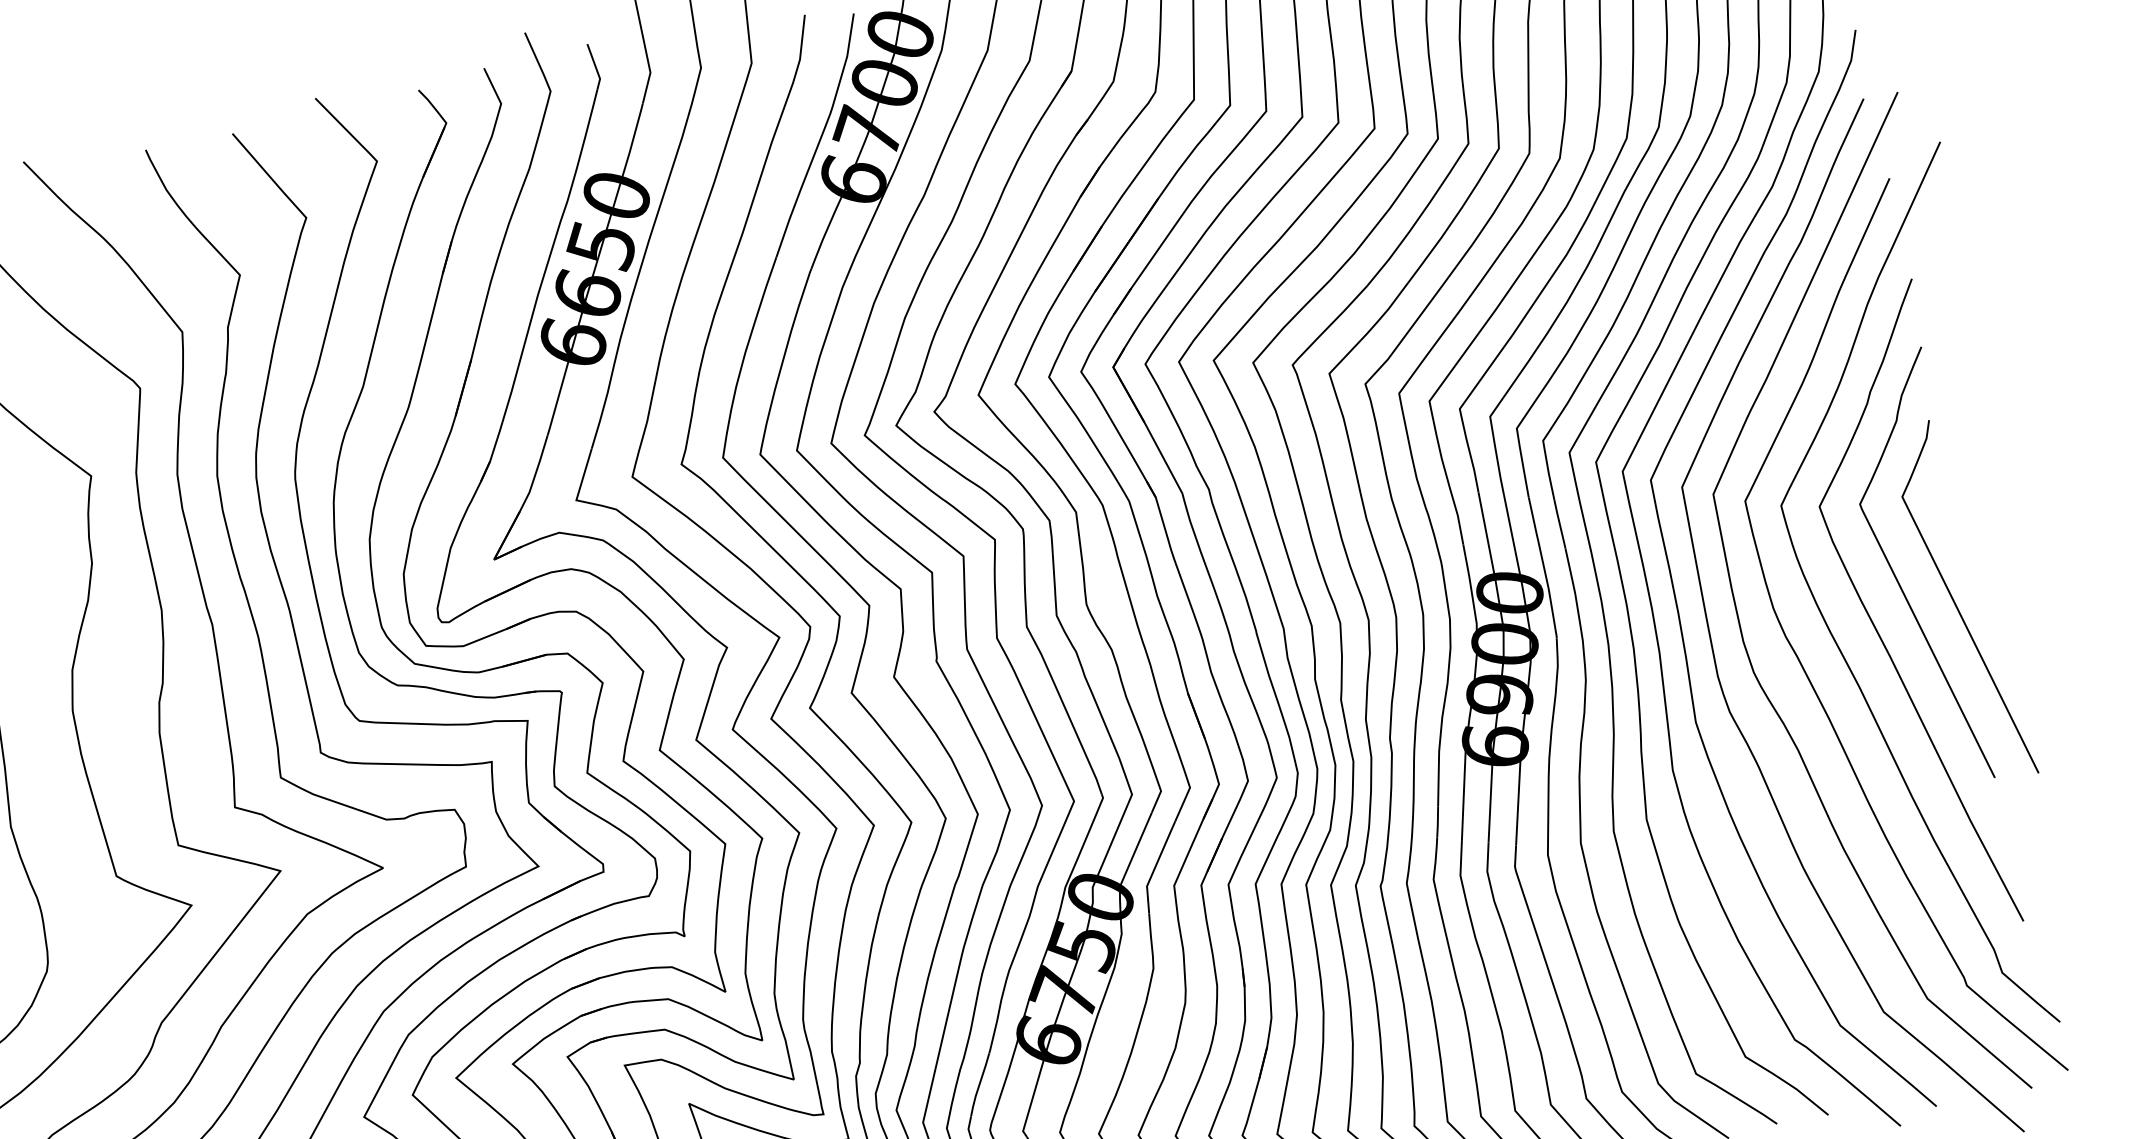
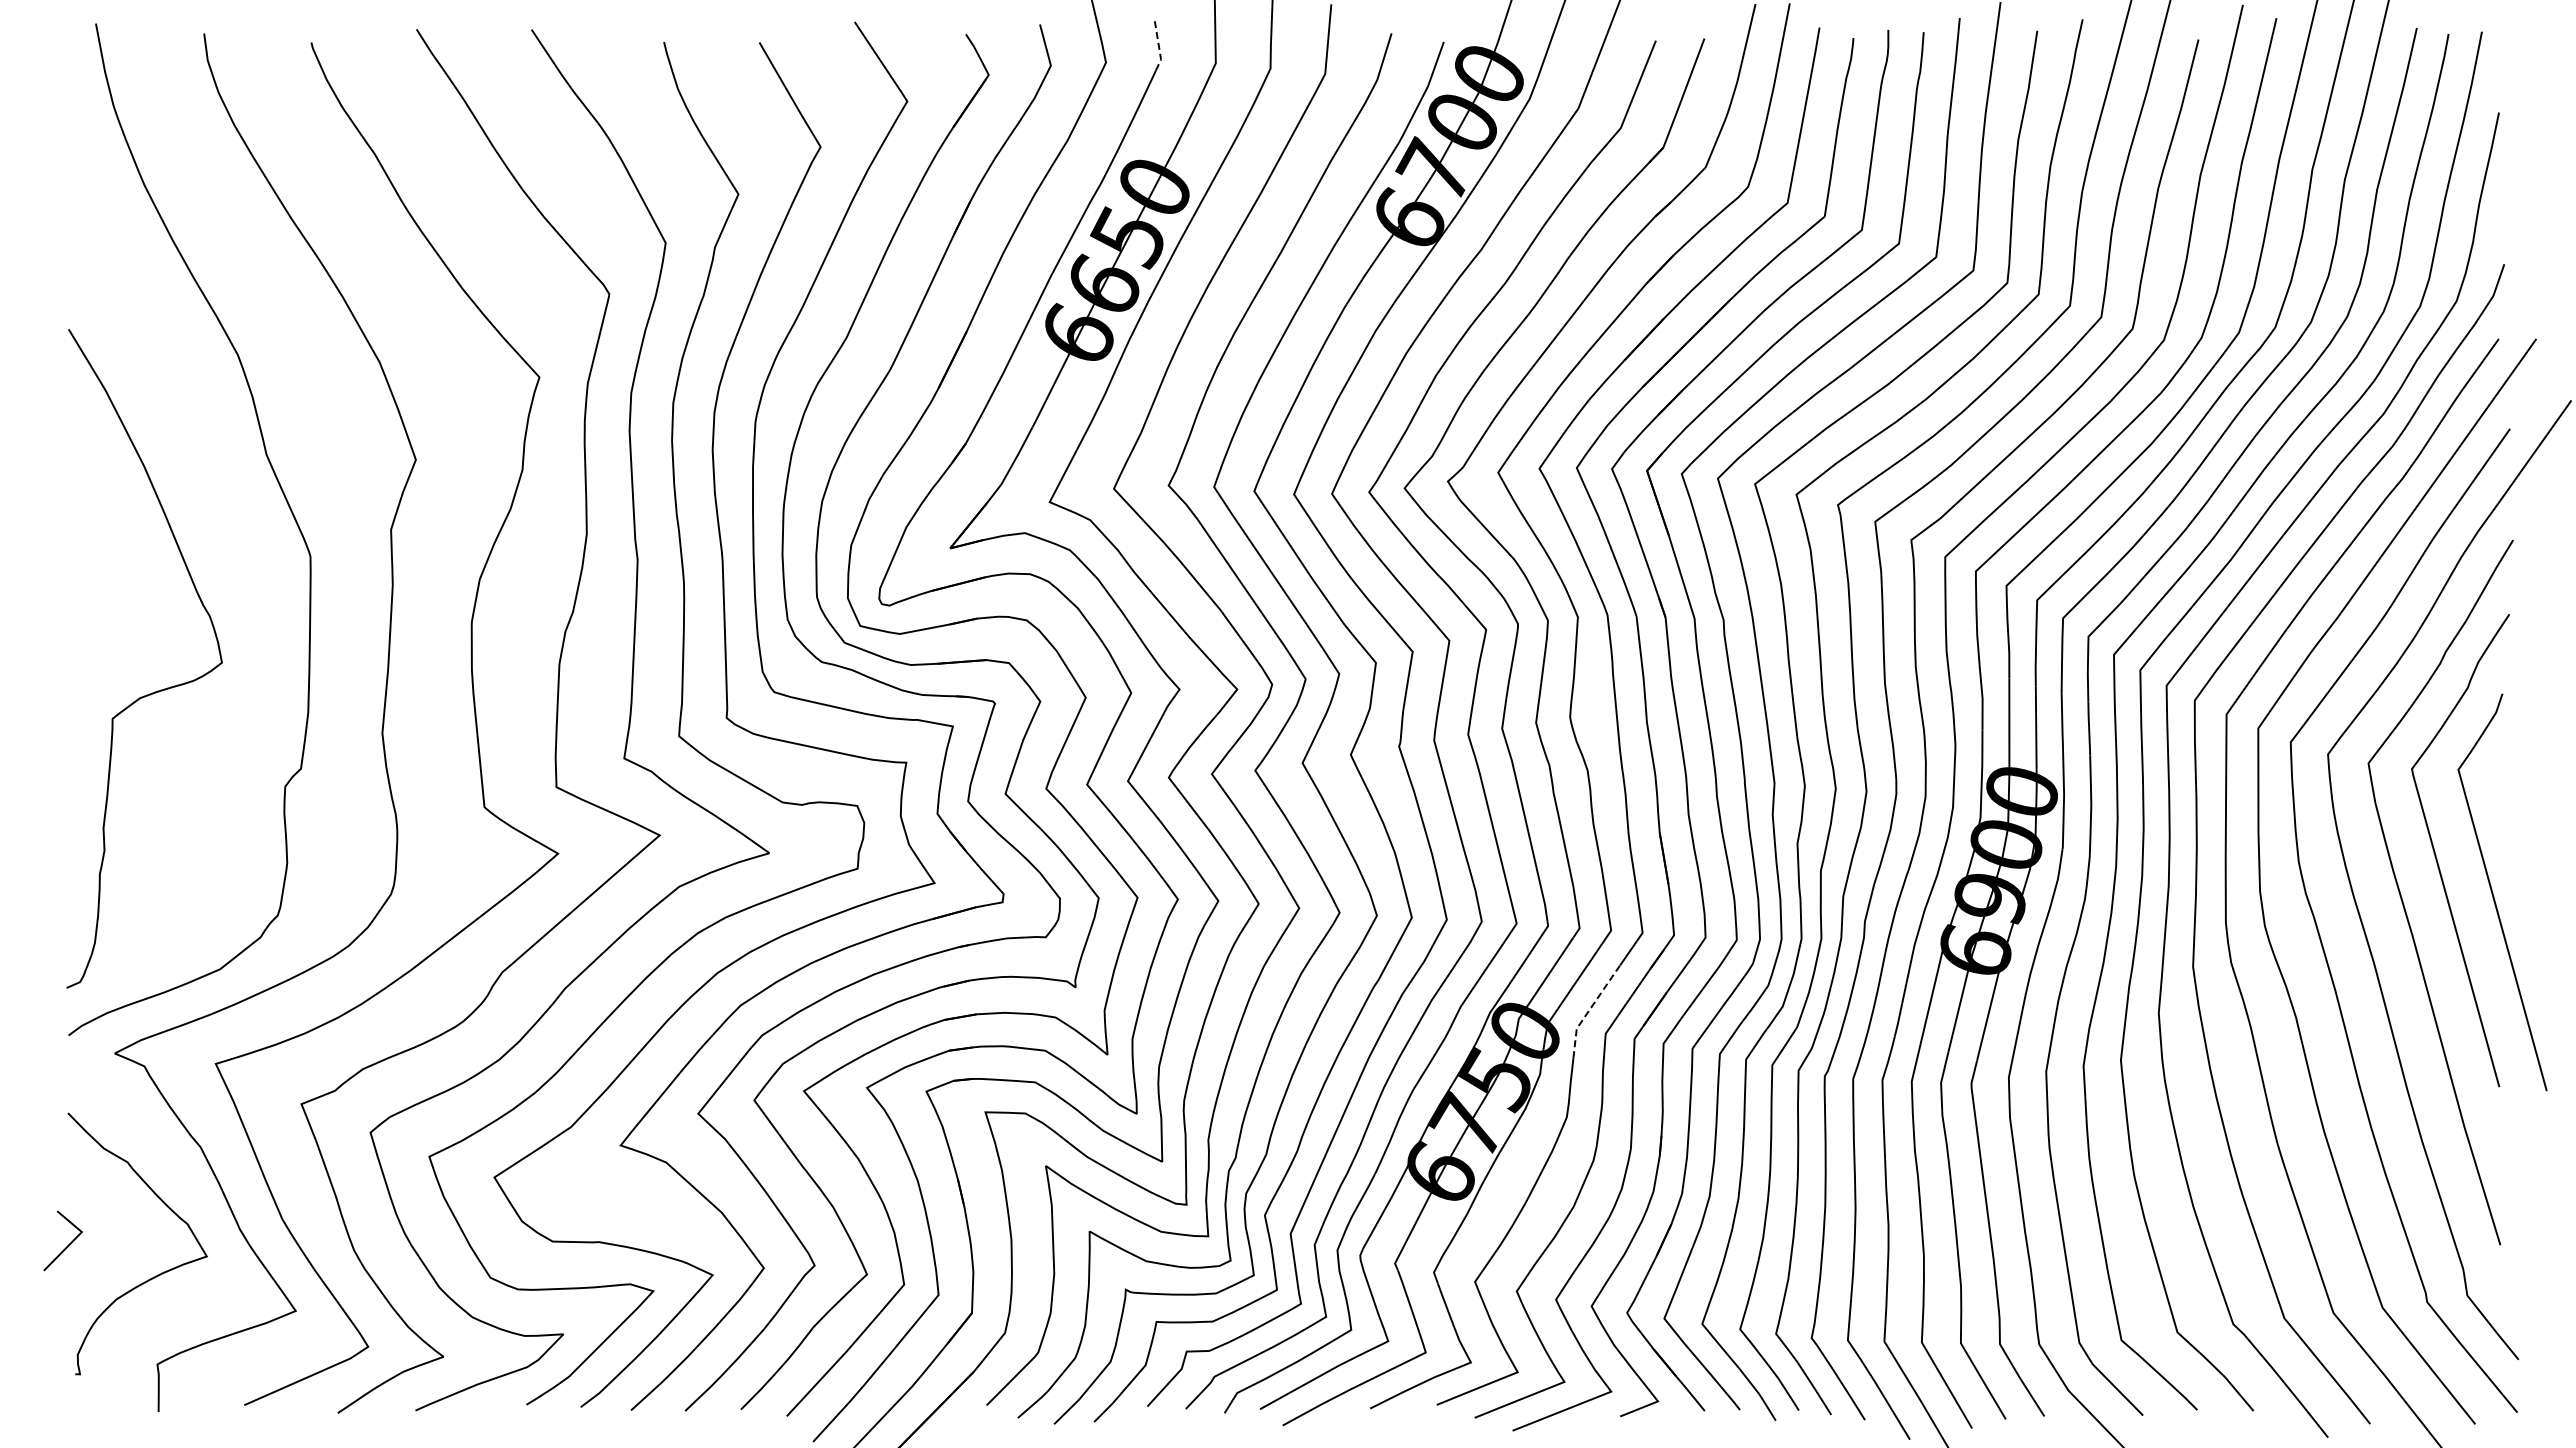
line: (595, 67) -> (1158, 46), solid -> dashed
line: (1156, 866) -> (1590, 1009), solid -> dashed

